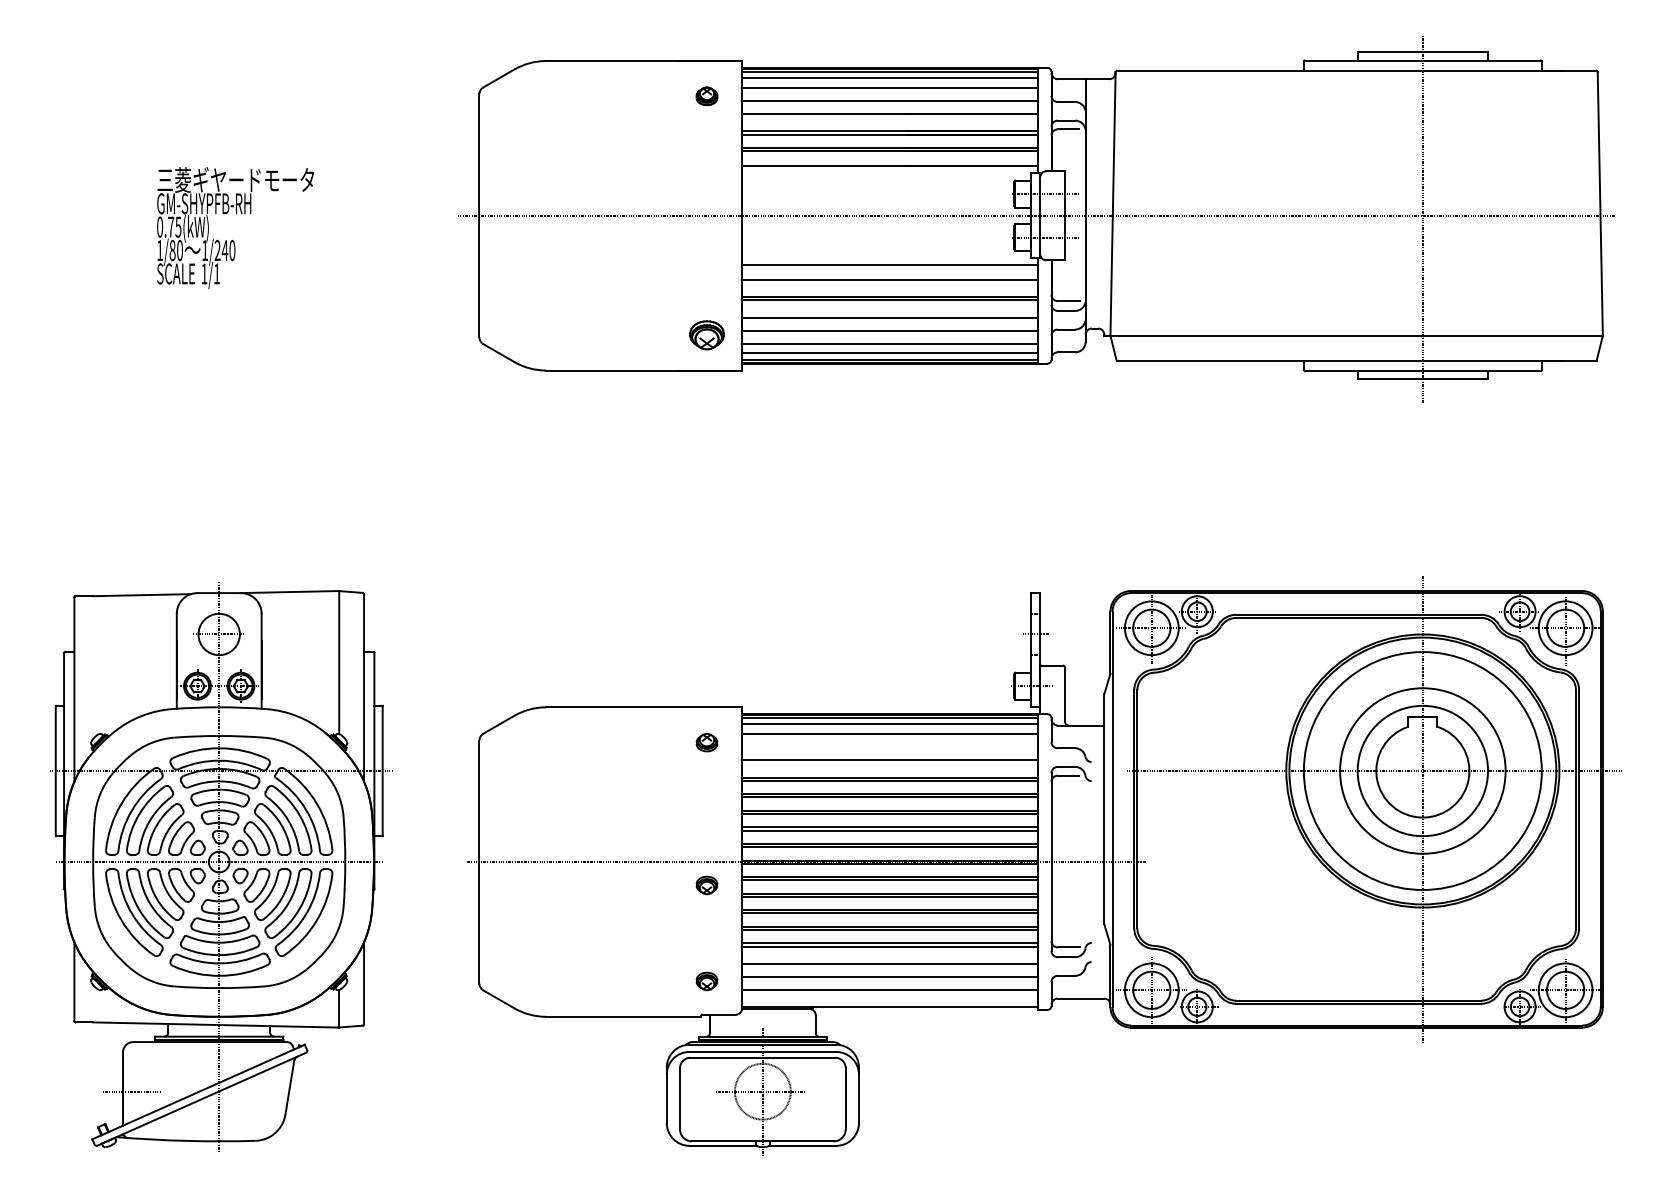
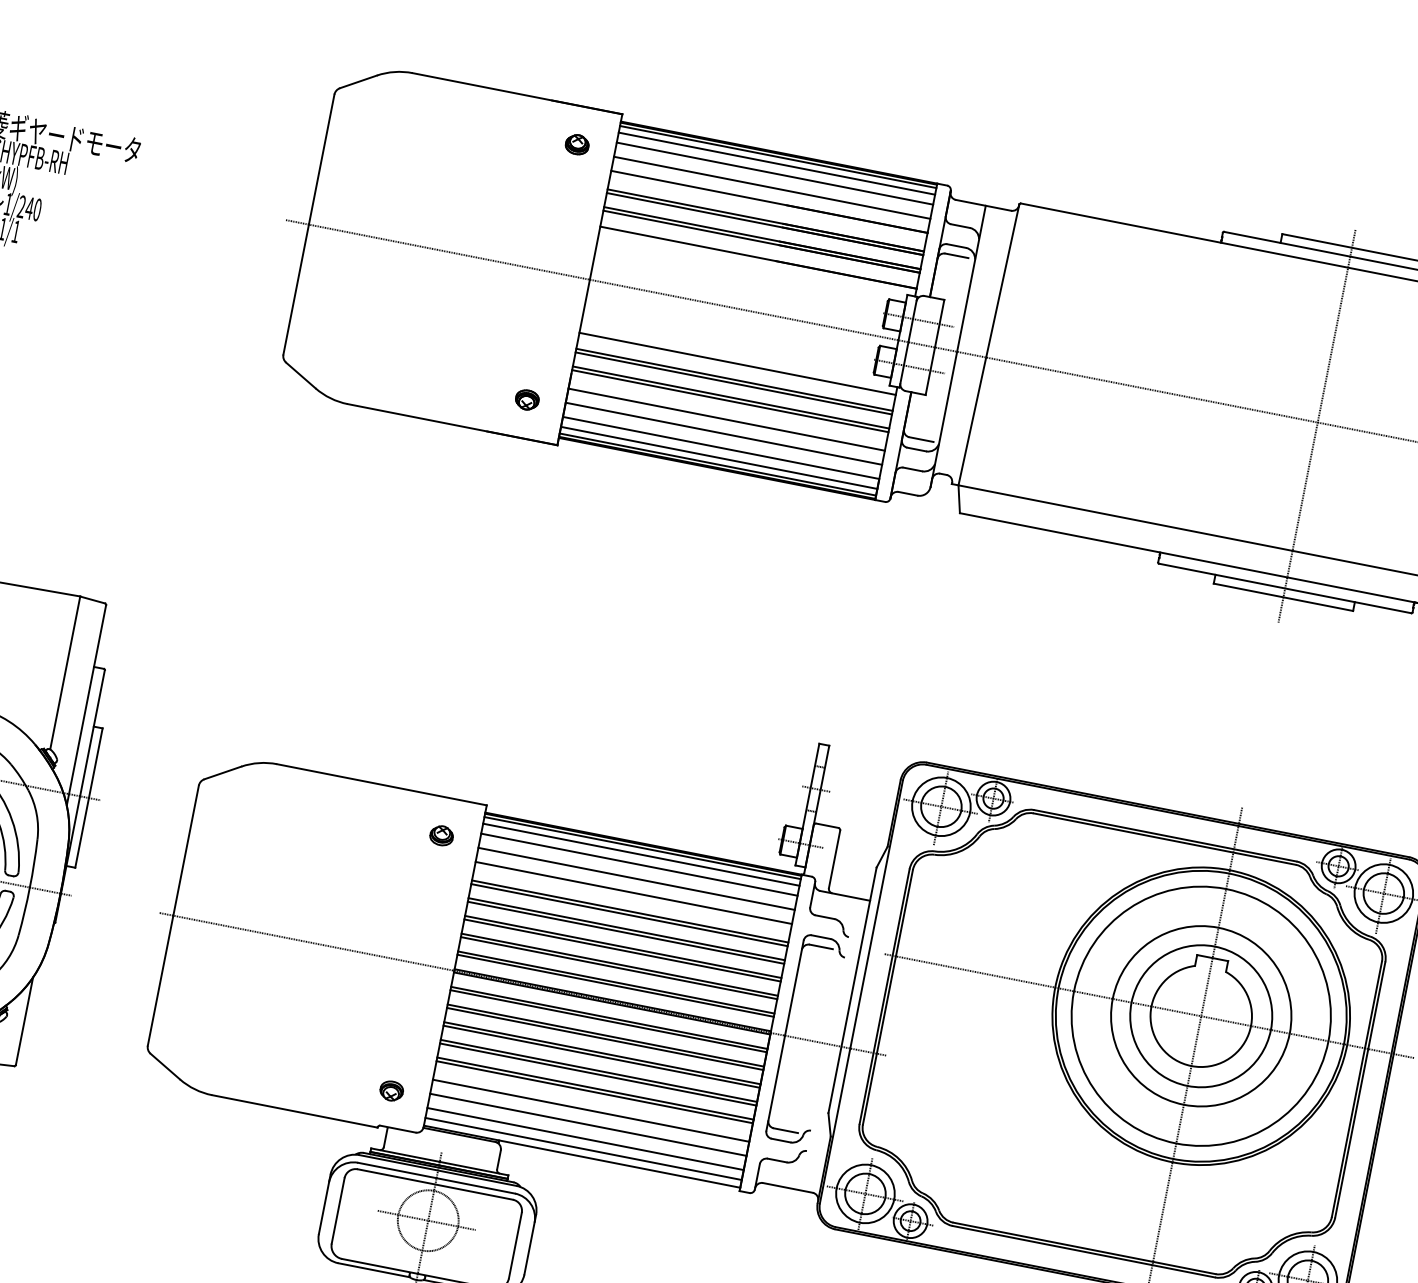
line: (890, 283) -> (734, 383), added
part: (706, 334) -> (526, 399), size x0.62
line: (890, 747) -> (636, 879), added
part: (706, 885) -> (411, 988), removed
line: (890, 999) -> (584, 1148), added

